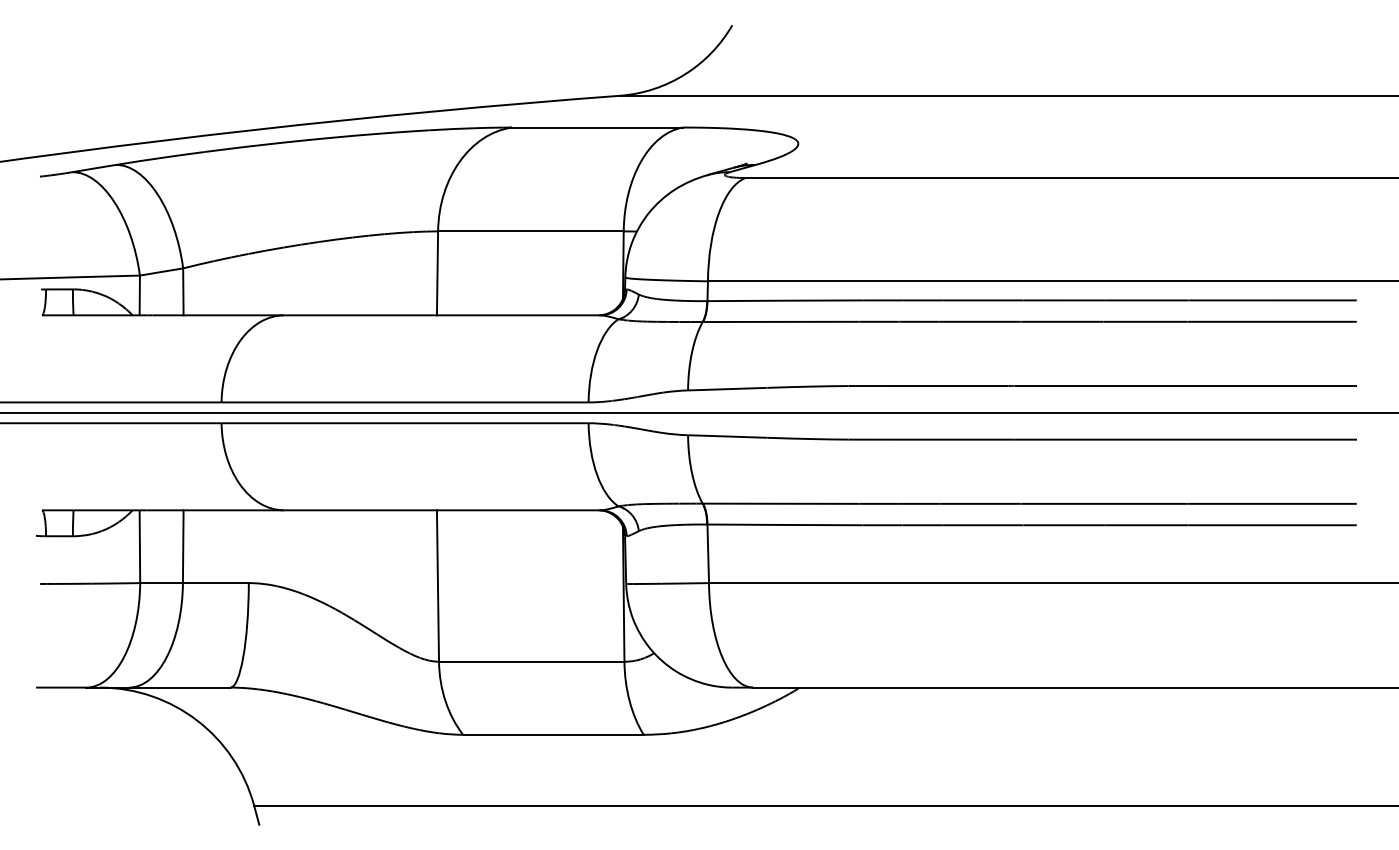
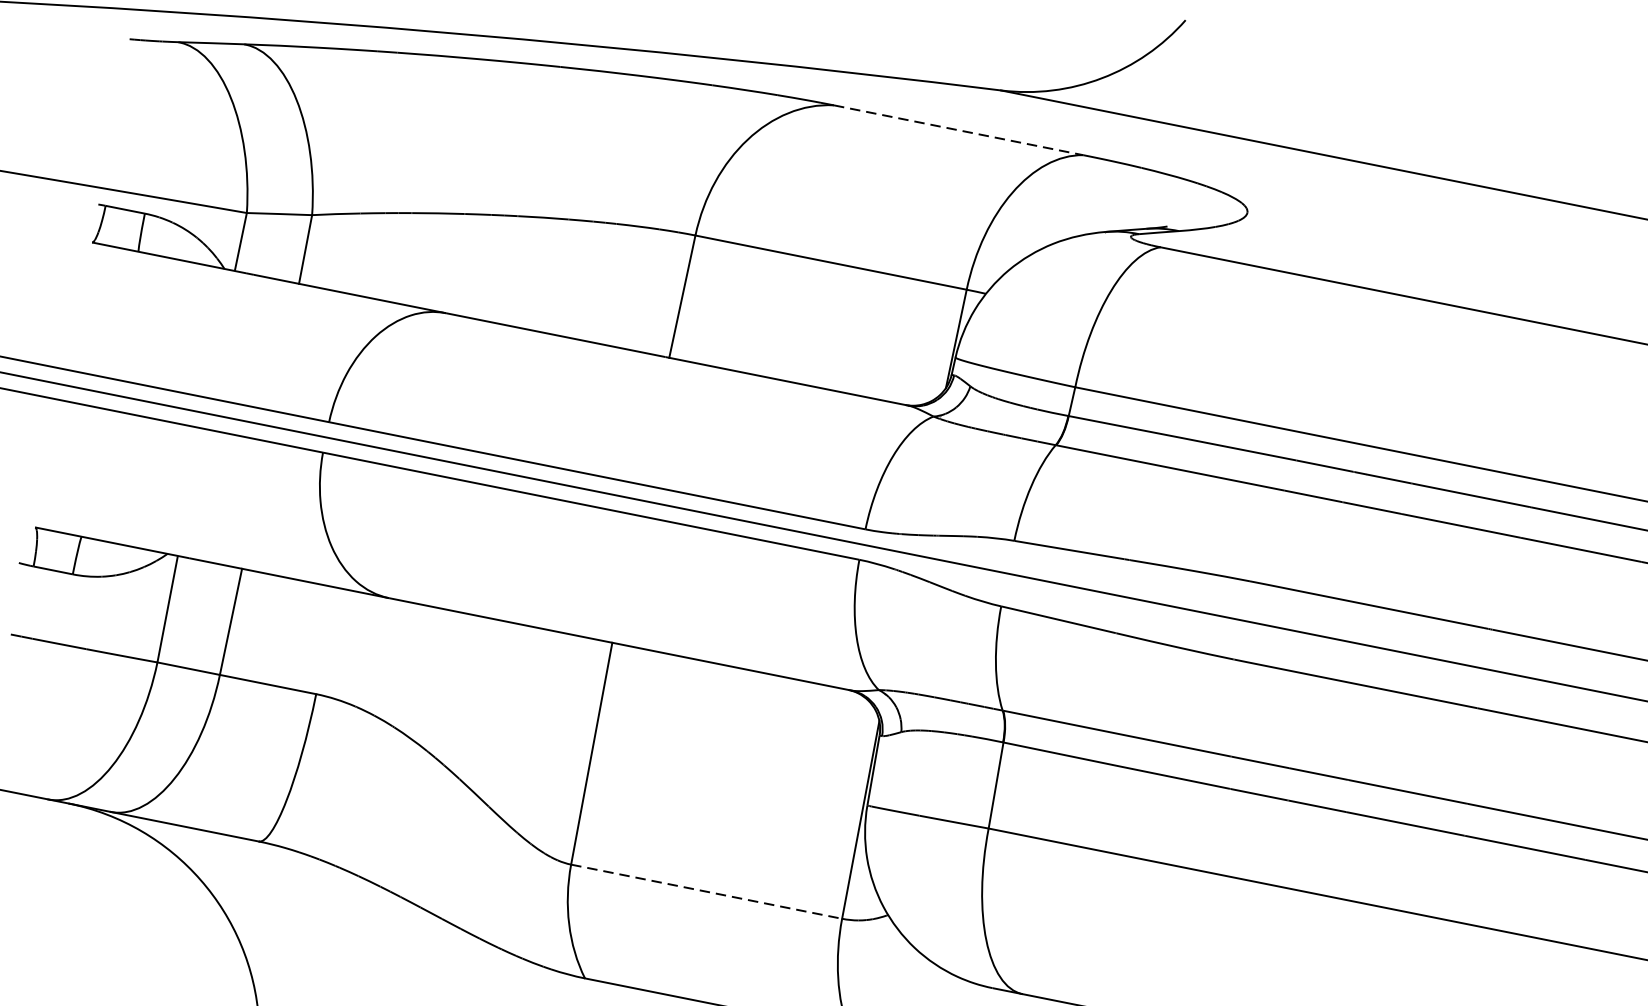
line: (597, 127) -> (958, 130), solid -> dashed
line: (531, 661) -> (706, 891), solid -> dashed

